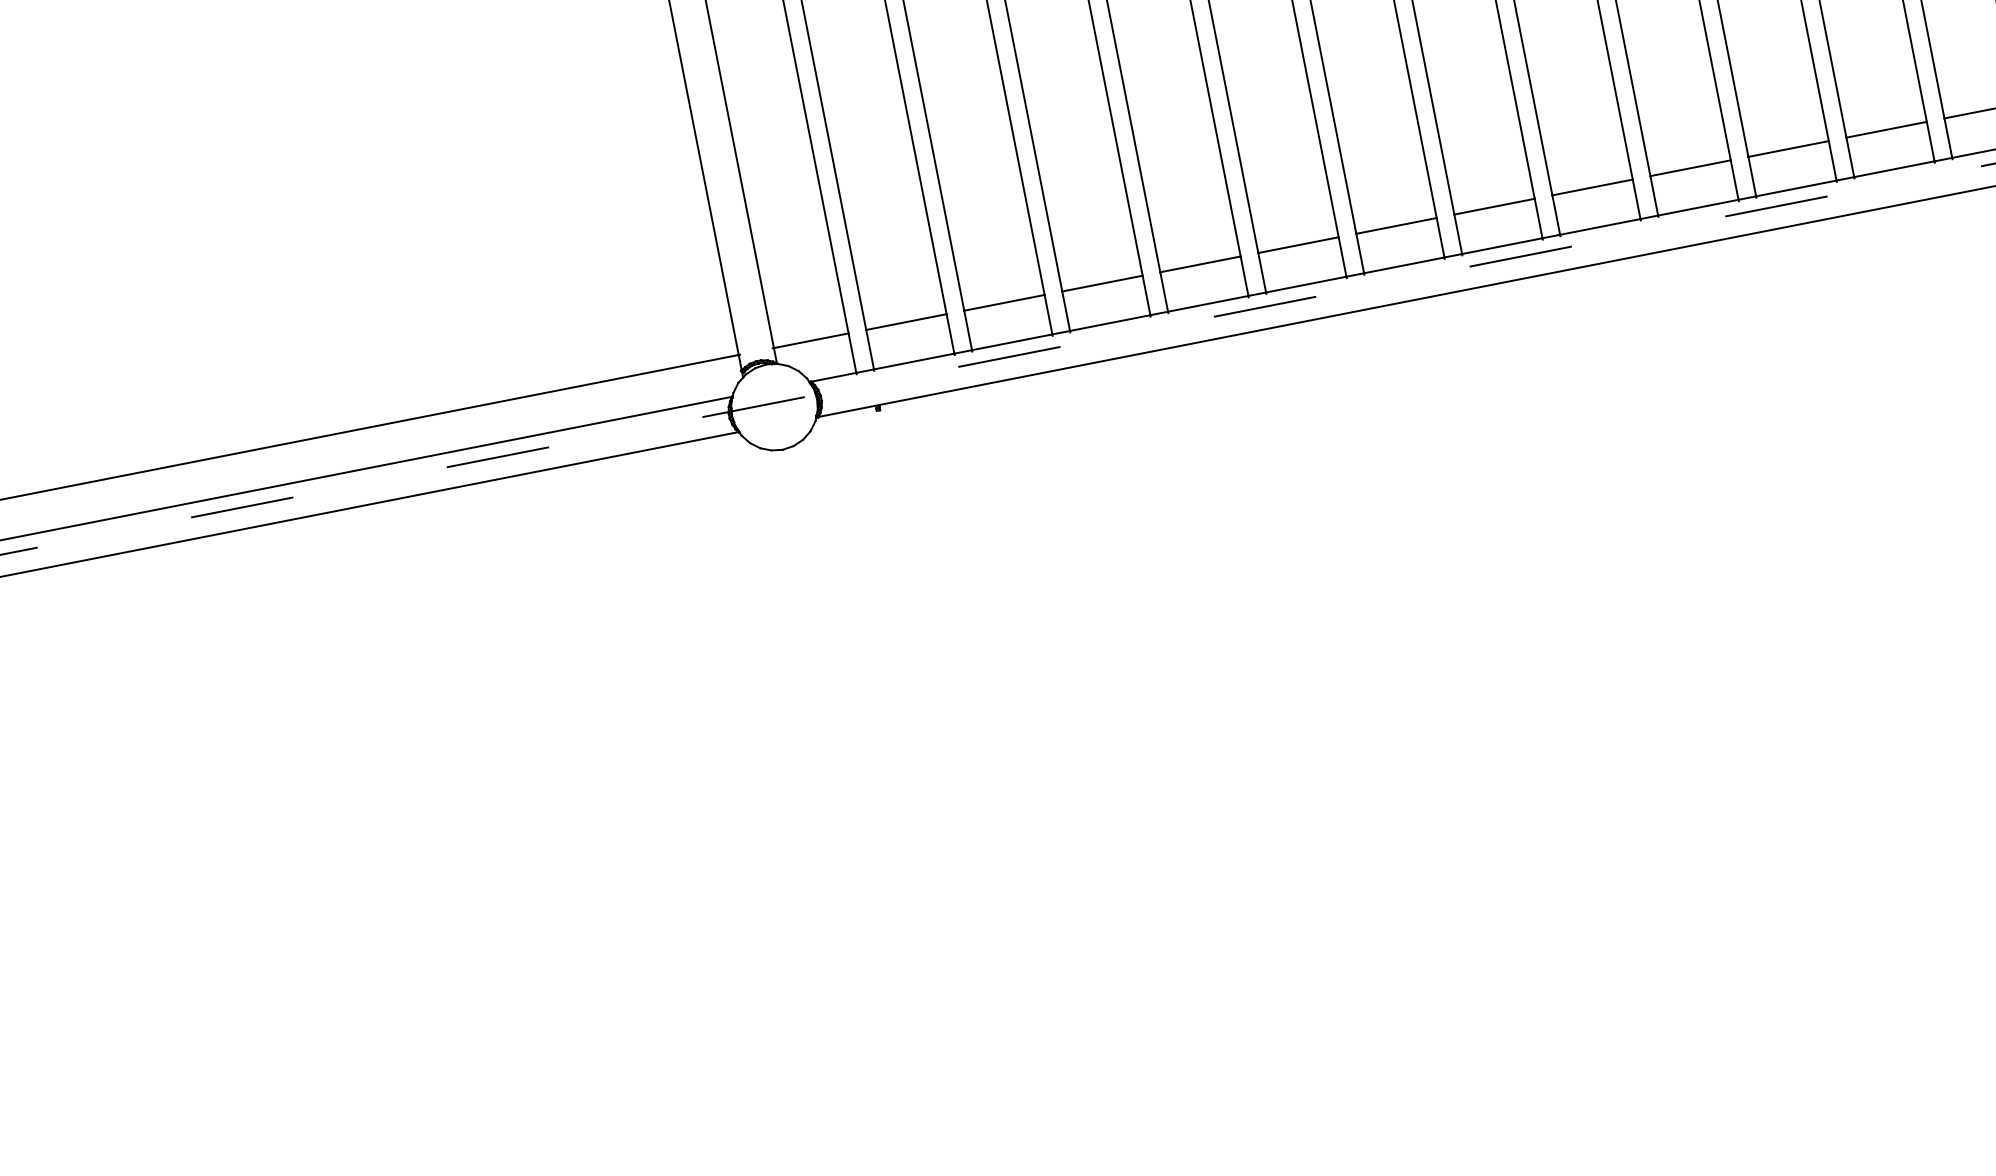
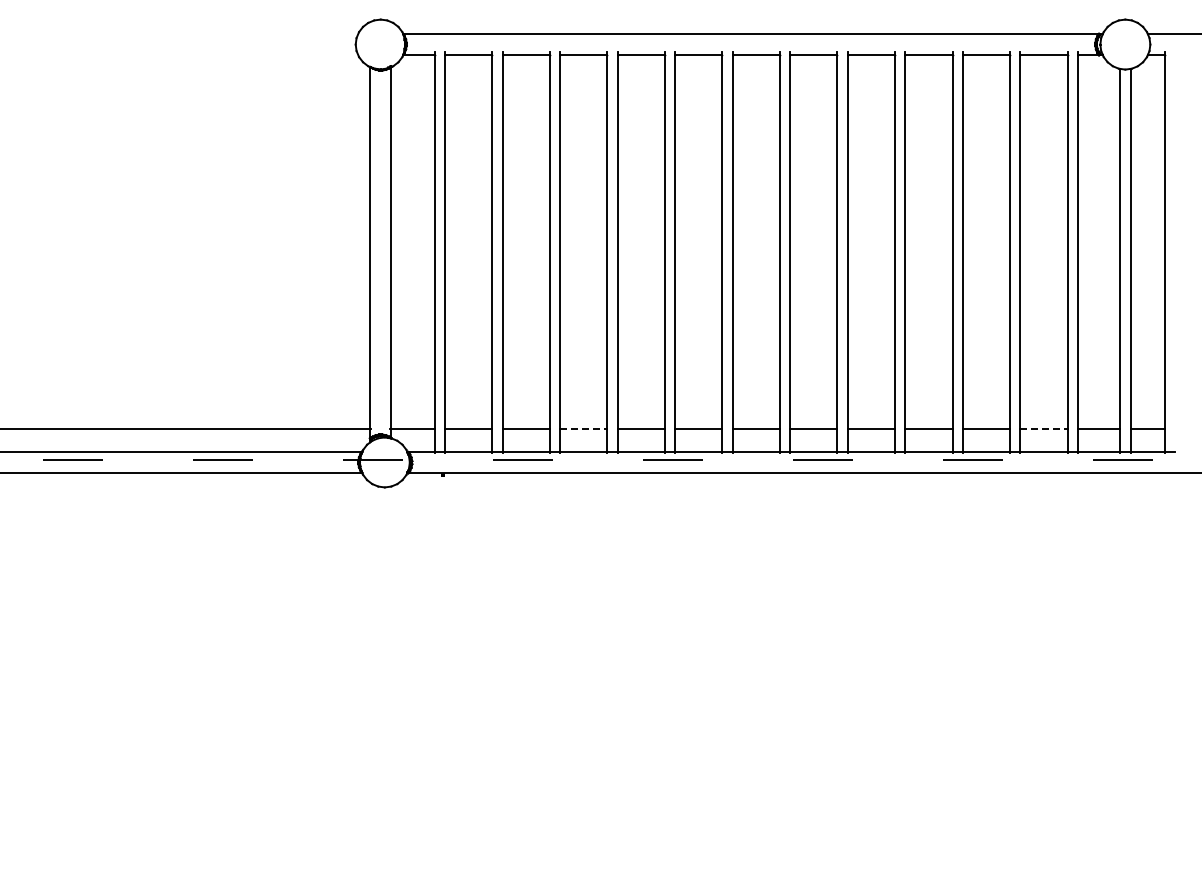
line: (1886, 130) -> (1043, 429), solid -> dashed
line: (1102, 284) -> (583, 429), solid -> dashed

